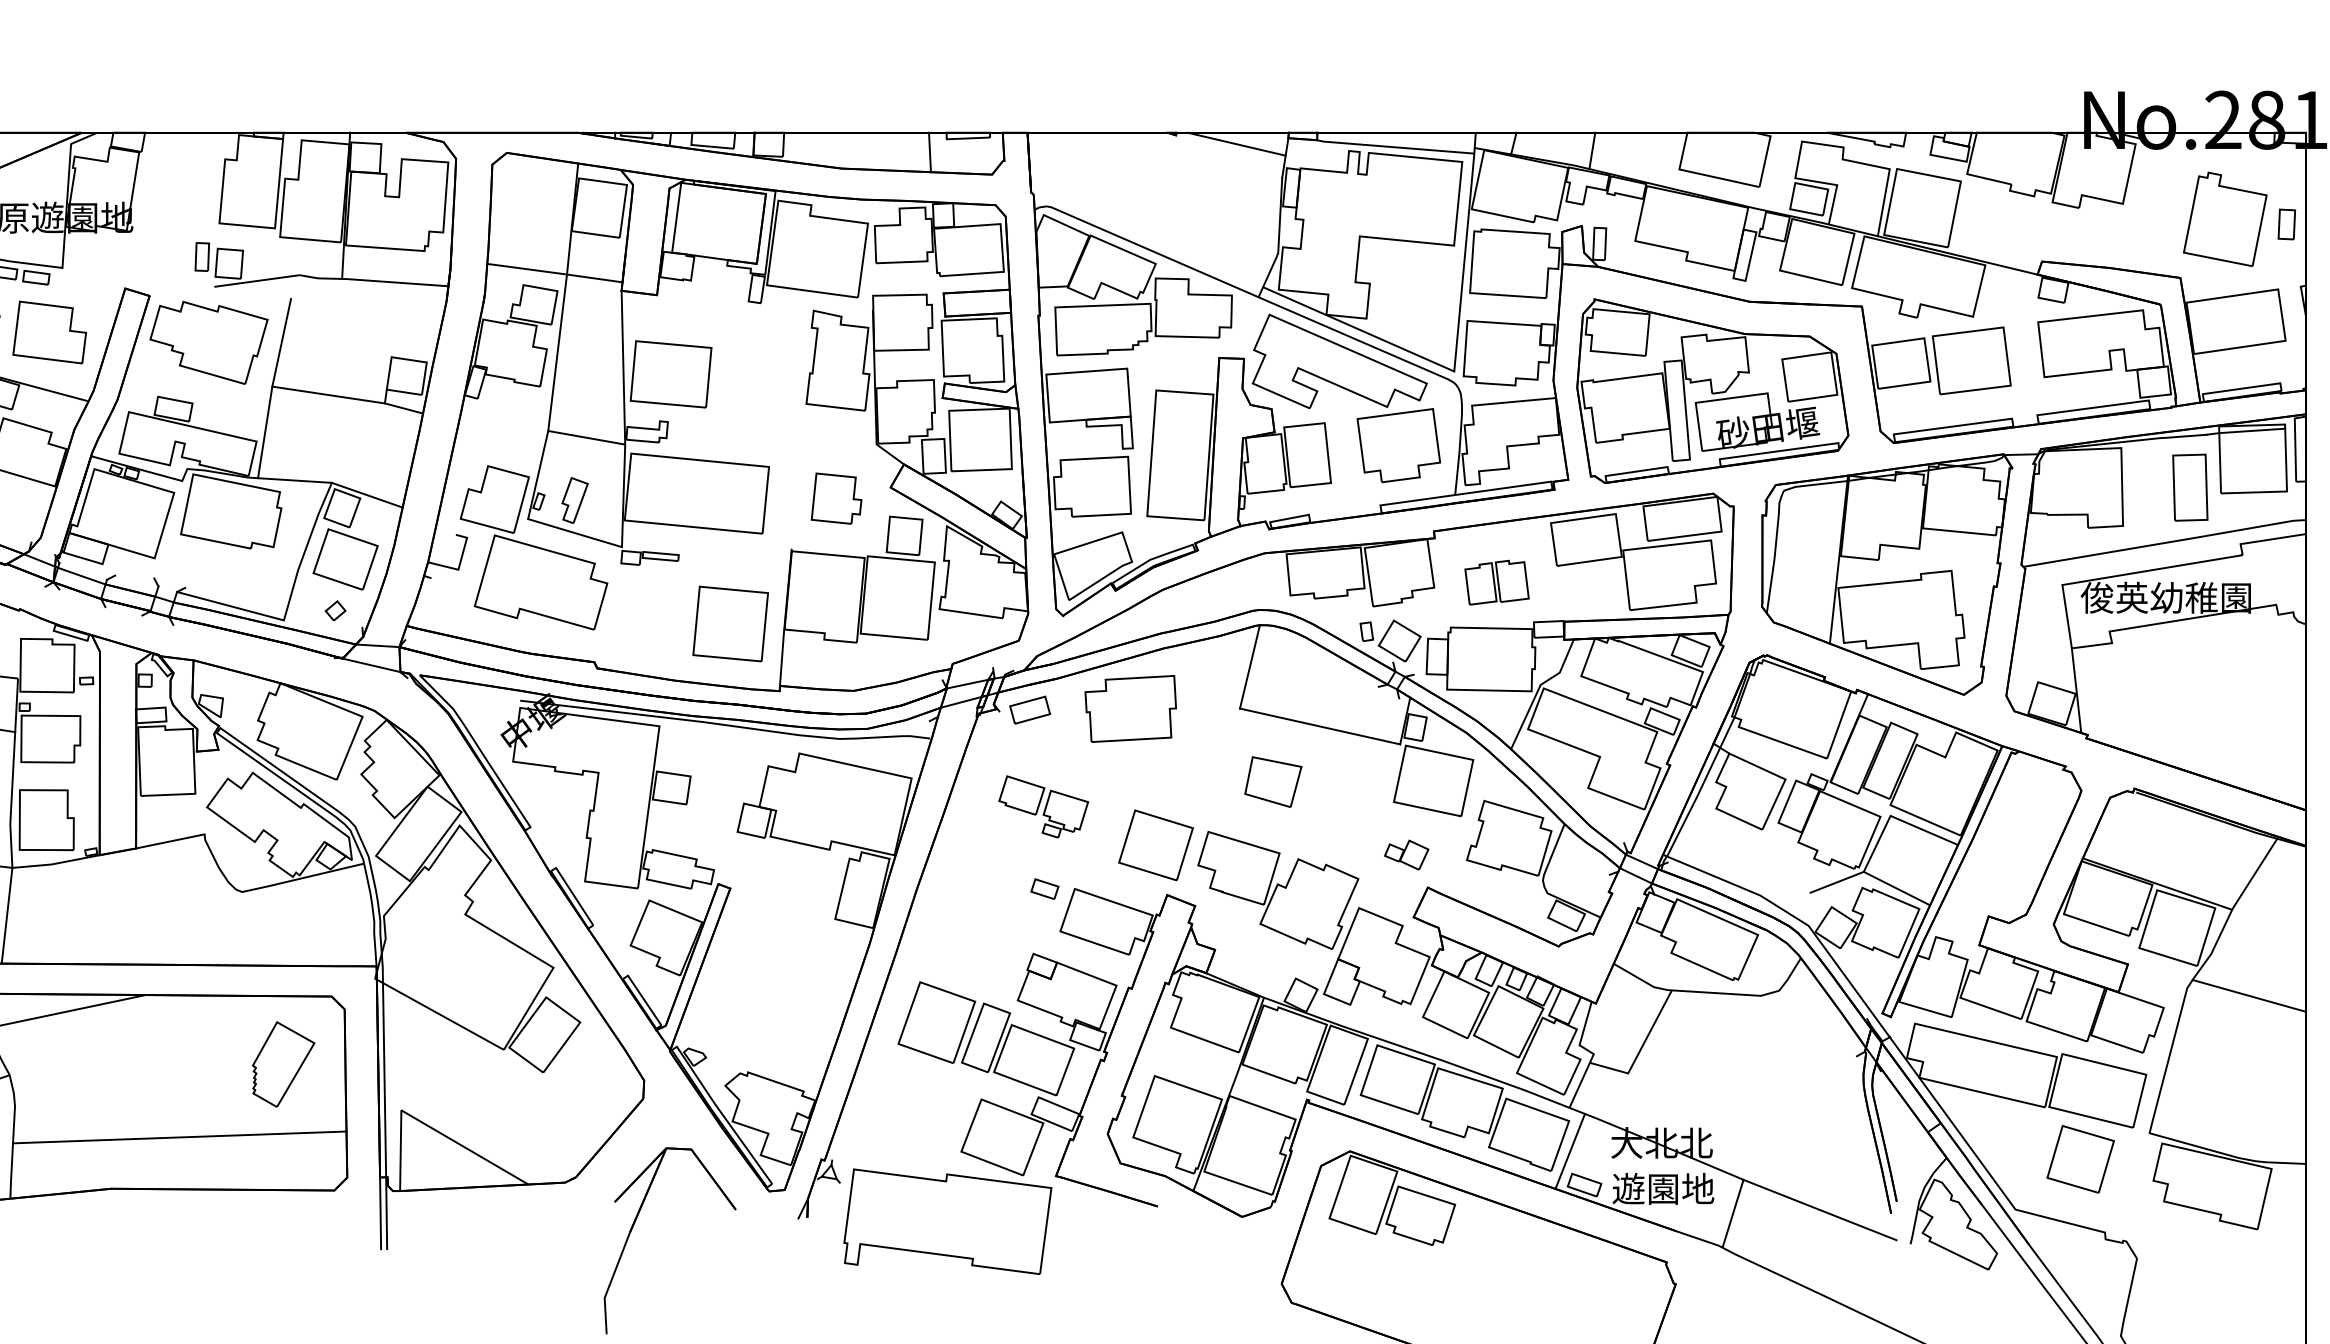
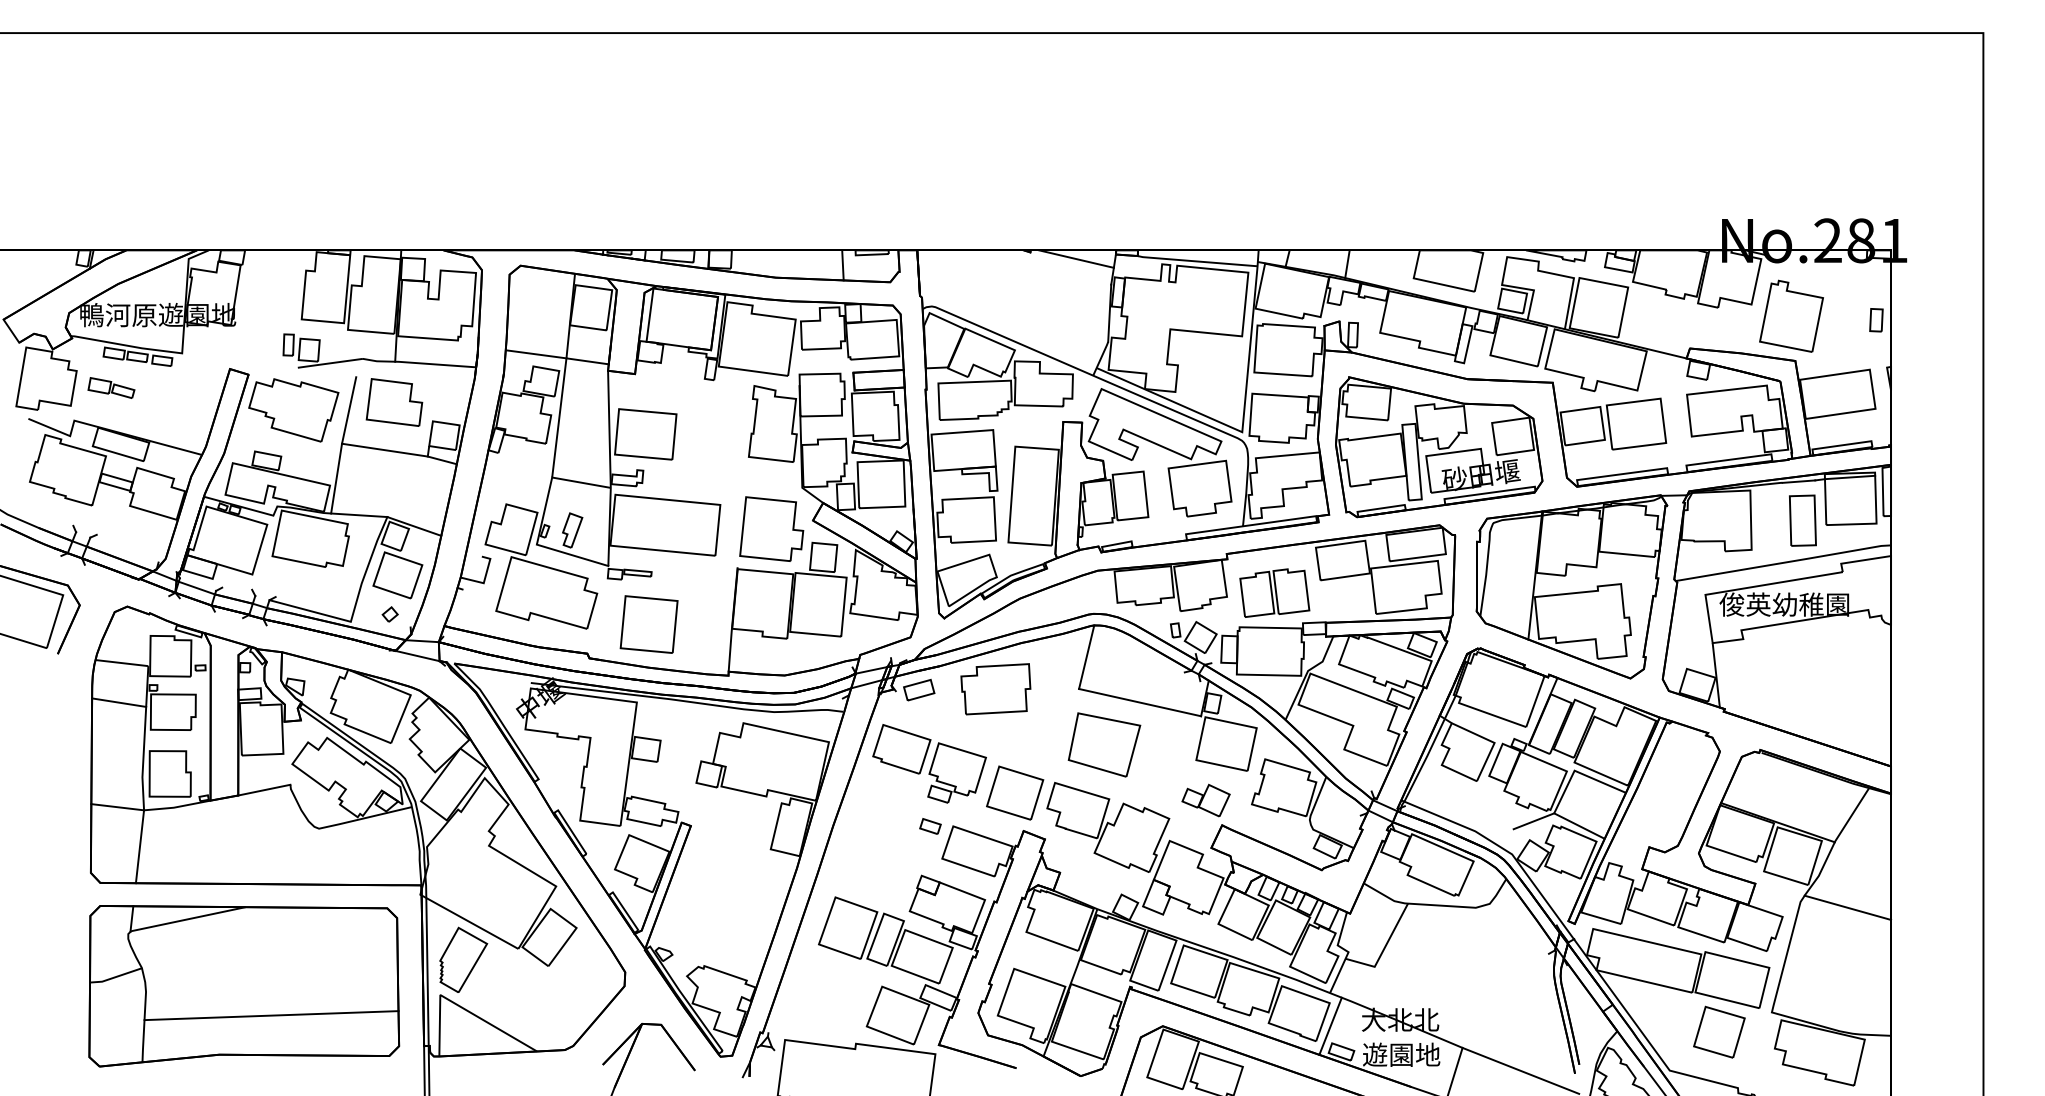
part: (2225, 218) -> (1791, 315), moved
part: (49, 332) -> (394, 402), moved
part: (836, 497) -> (771, 528), size x1.67
part: (1496, 581) -> (1274, 592), size x1.43
part: (729, 623) -> (648, 624), moved
part: (1273, 781) -> (1104, 744), size x1.67
part: (1043, 806) -> (929, 763), size x1.67
part: (1405, 855) -> (1205, 800), size x1.43
part: (283, 1063) -> (463, 959), moved

